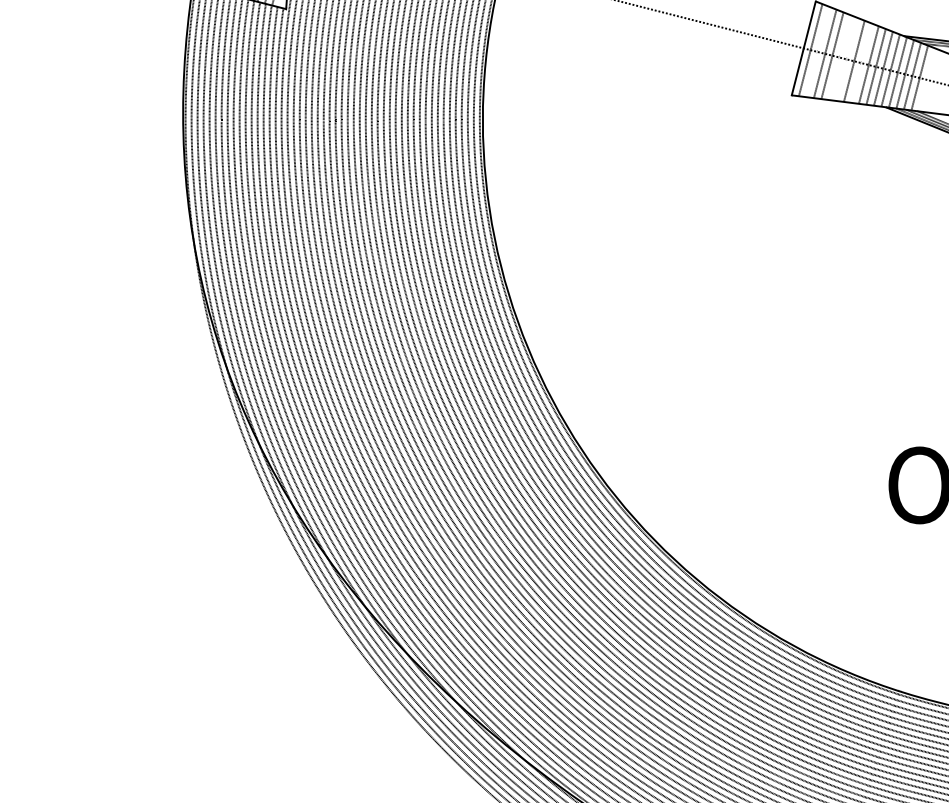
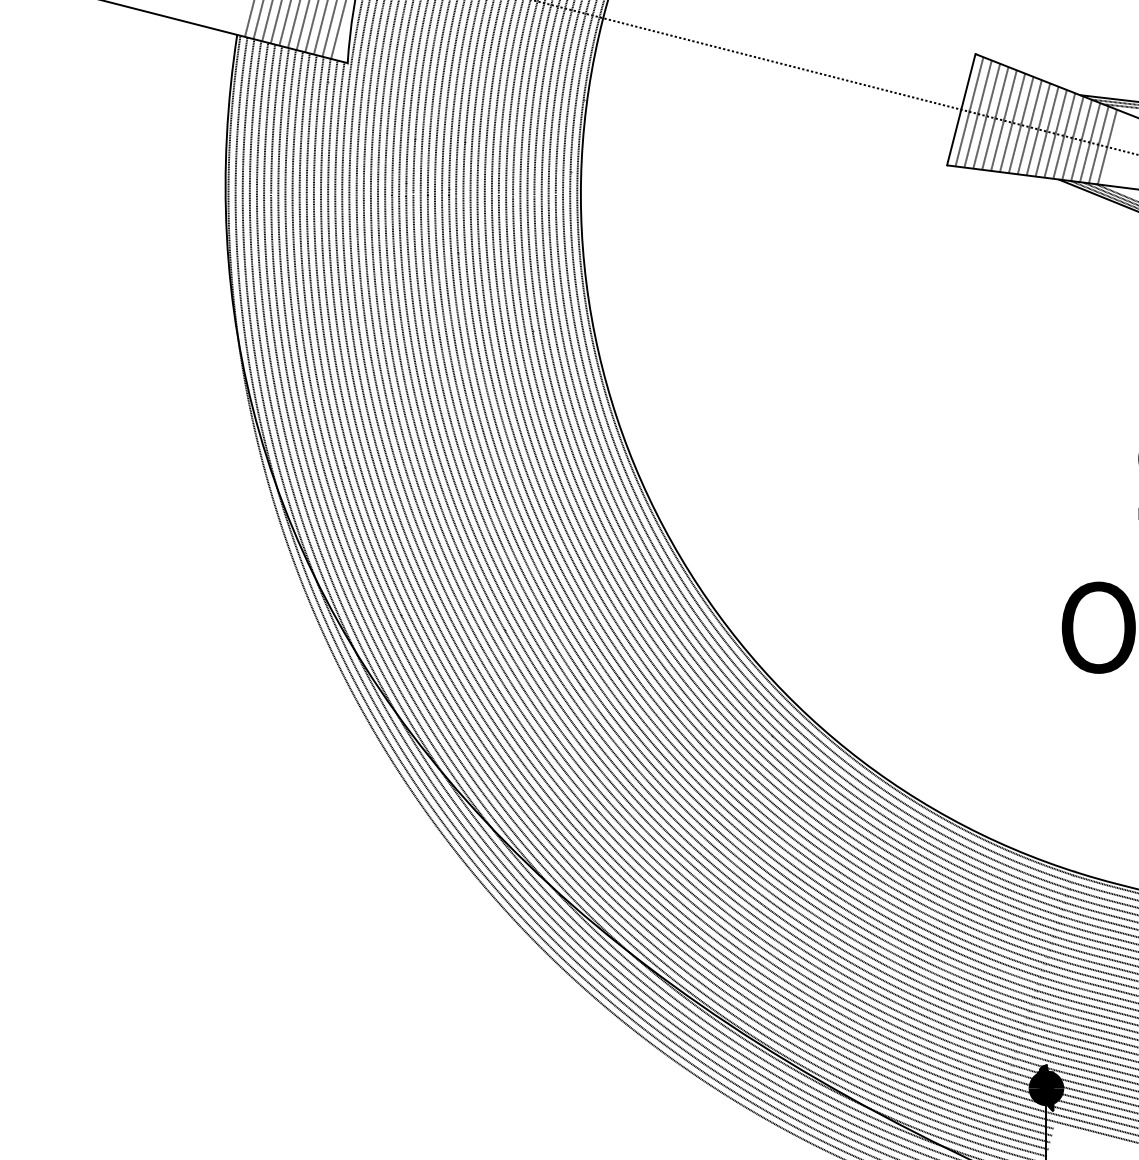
line: (817, 51) -> (977, 113), added
line: (839, 57) -> (1003, 120), added
line: (846, 59) -> (1012, 122), added
line: (861, 63) -> (1029, 127), added
line: (926, 79) -> (1106, 146), added

